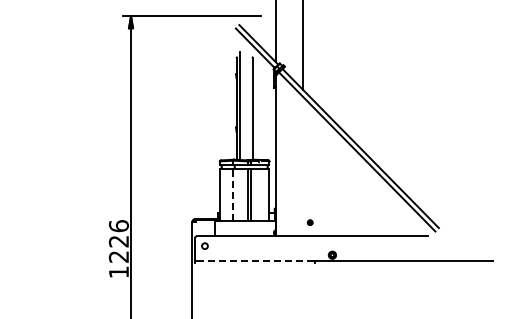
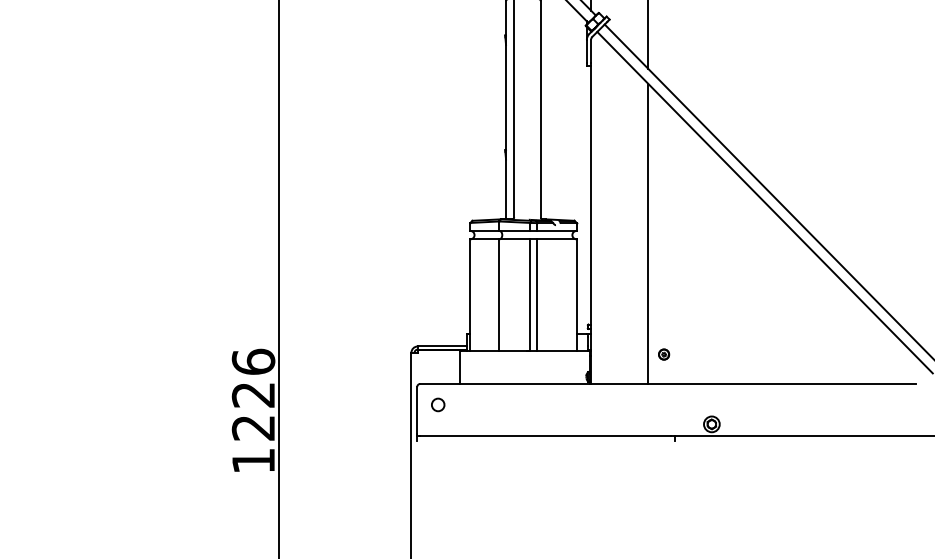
line: (302, 166) -> (647, 233), added
line: (233, 194) -> (499, 293), dashed -> solid
line: (255, 260) -> (546, 435), dashed -> solid

